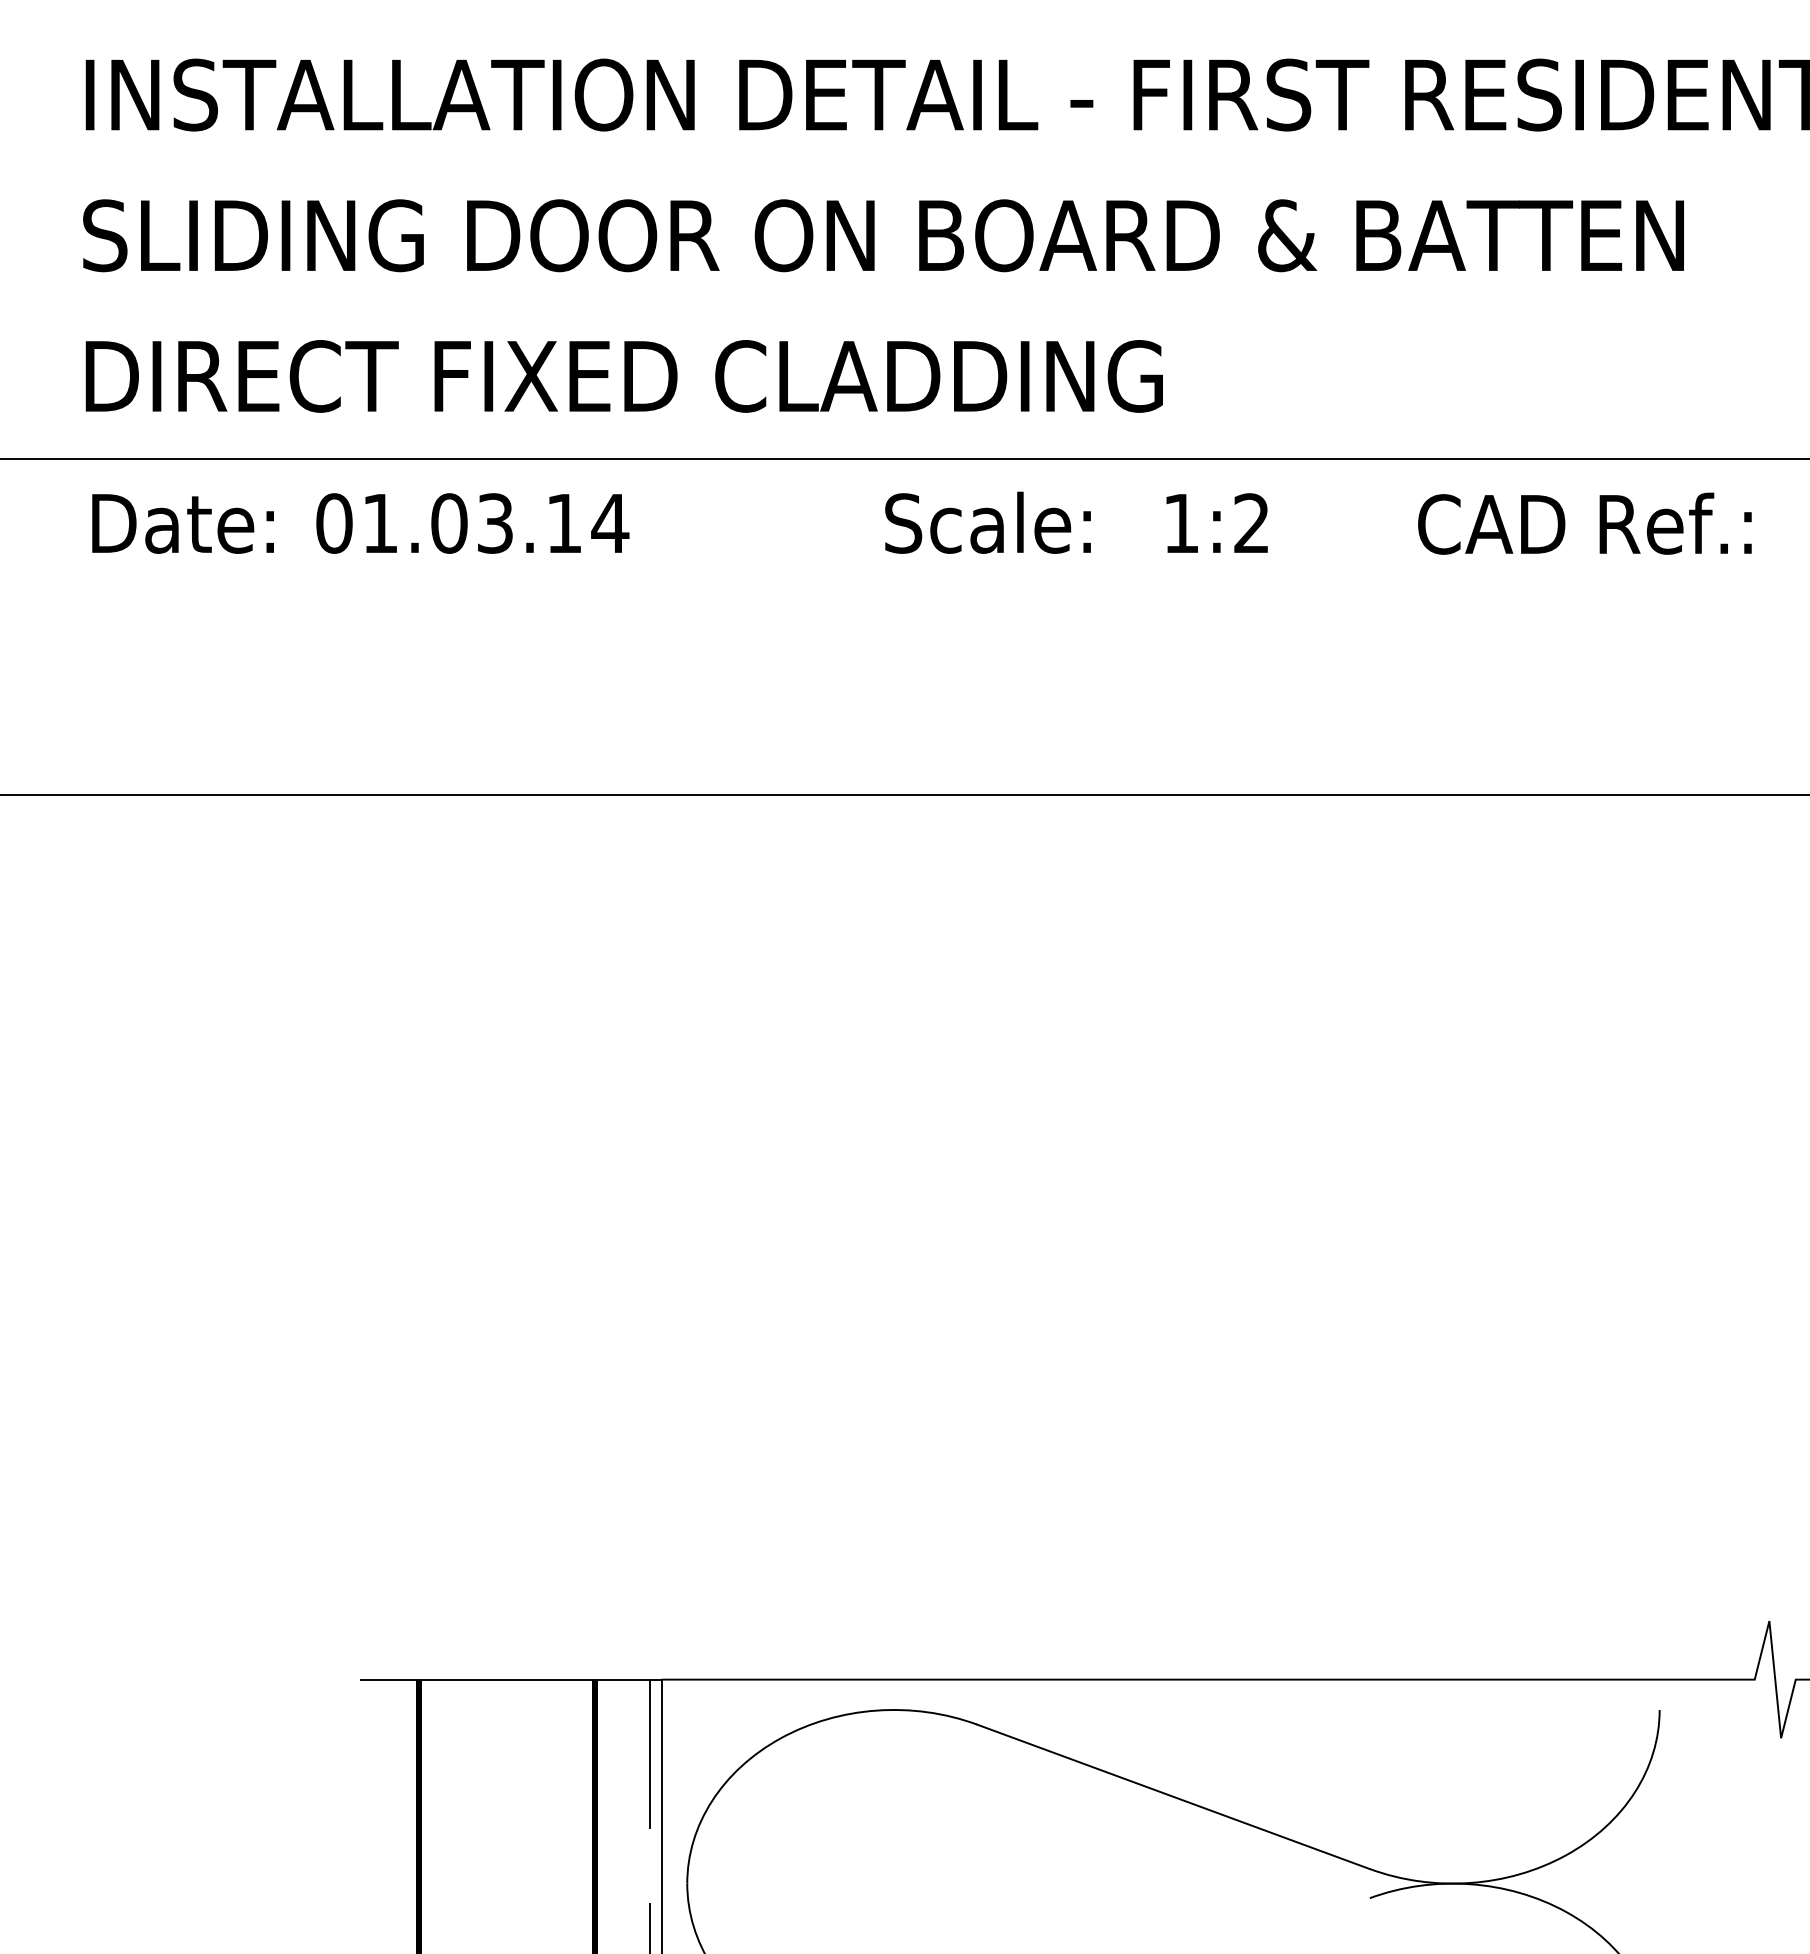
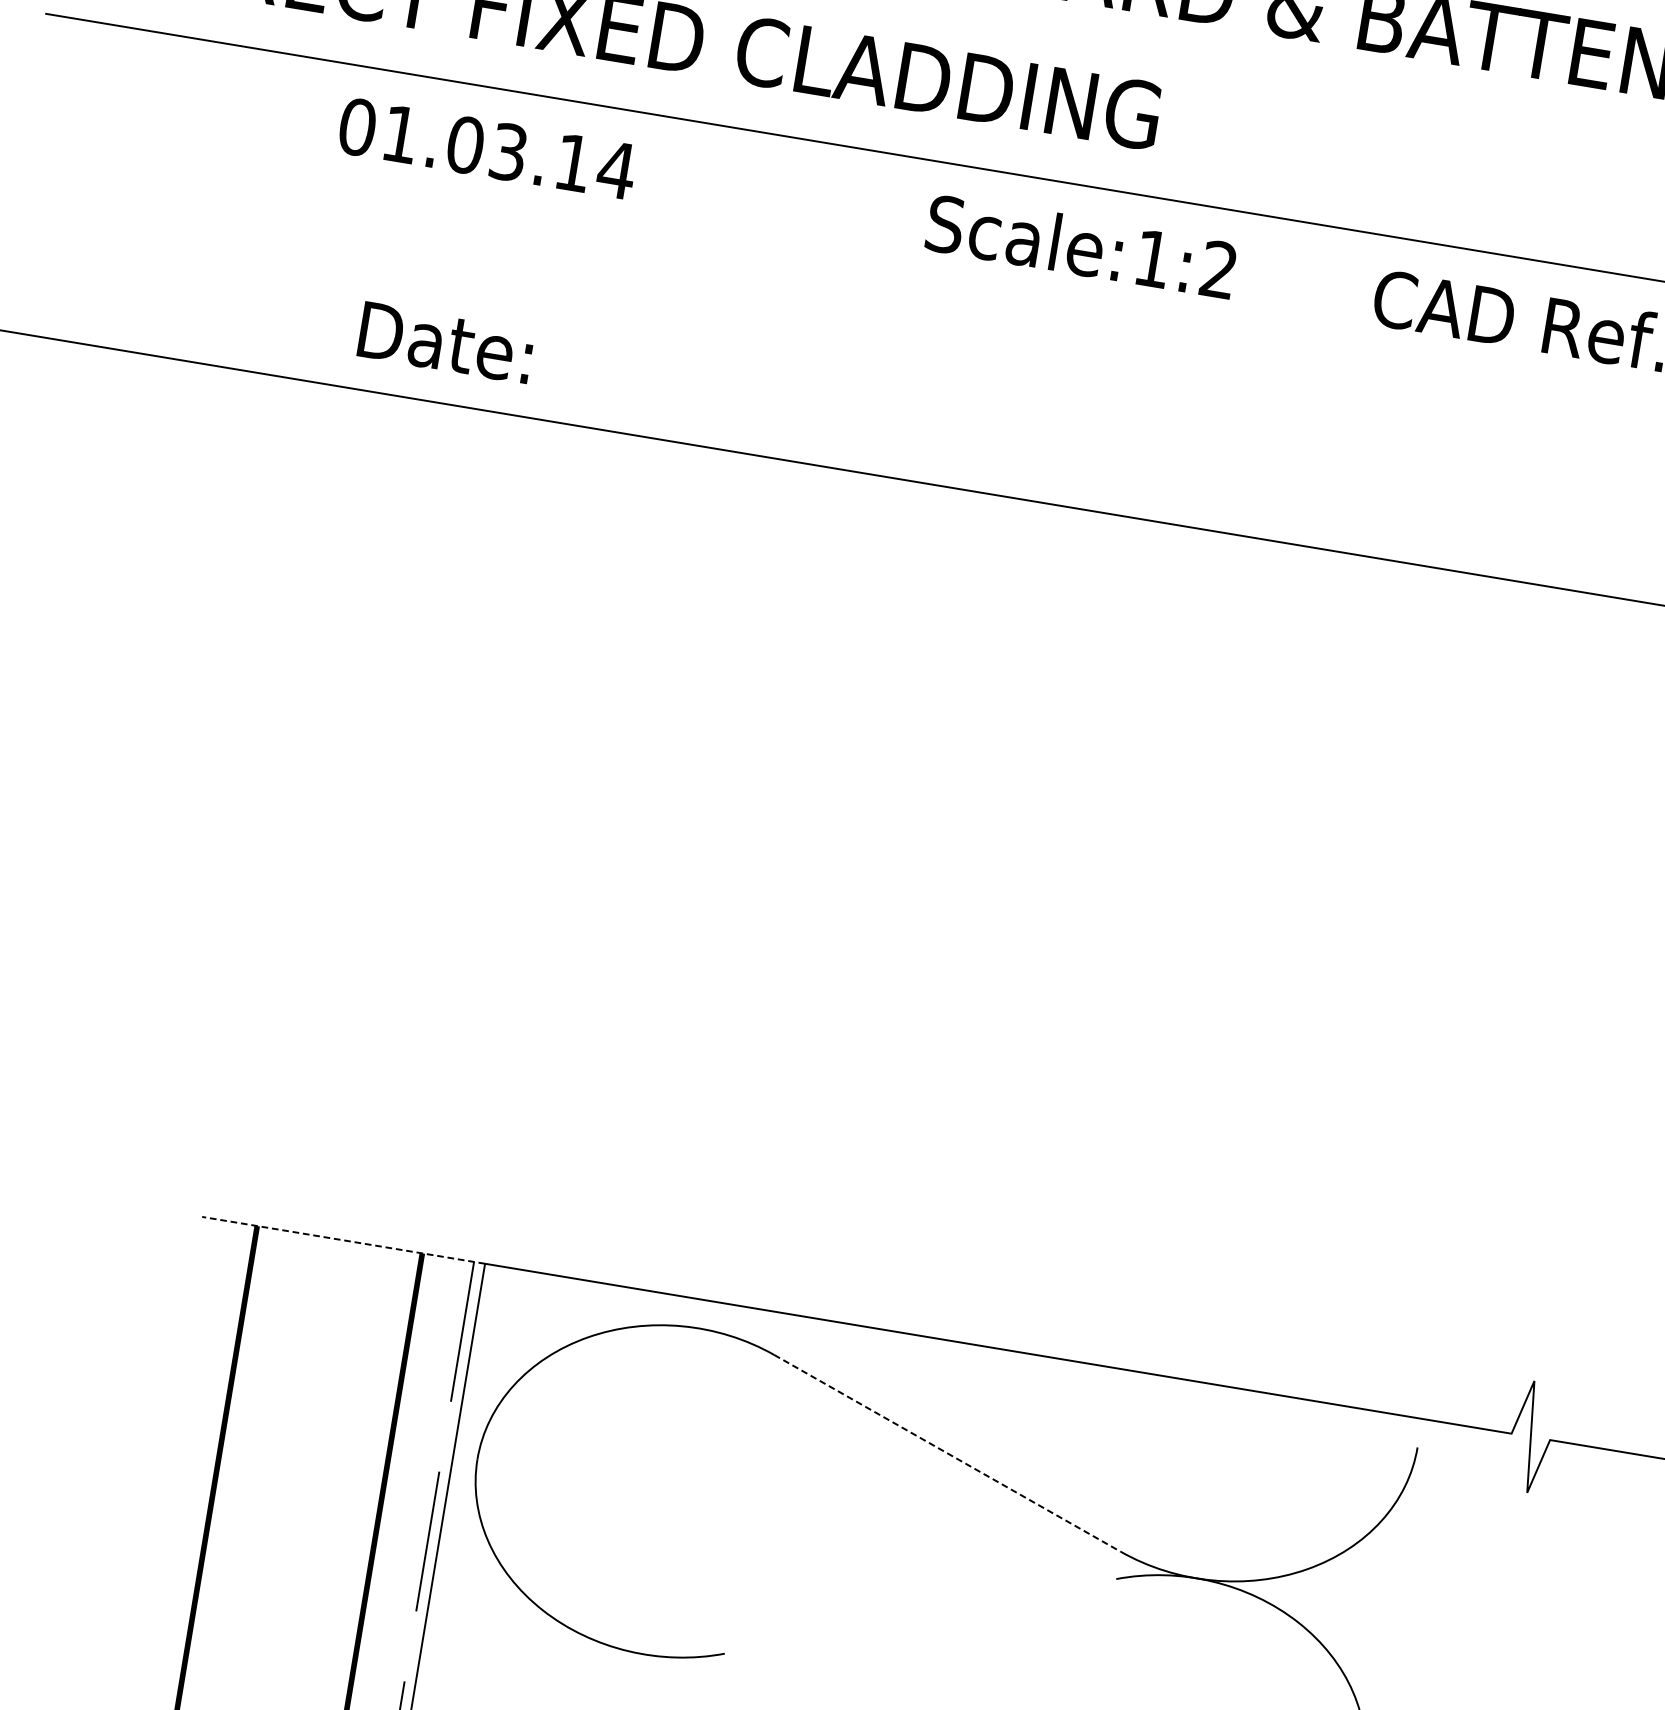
text: (987, 522) -> (1024, 236), moved
text: (182, 523) -> (445, 342), moved
line: (510, 1679) -> (343, 1240), solid -> dashed
line: (1173, 1796) -> (947, 1453), solid -> dashed

